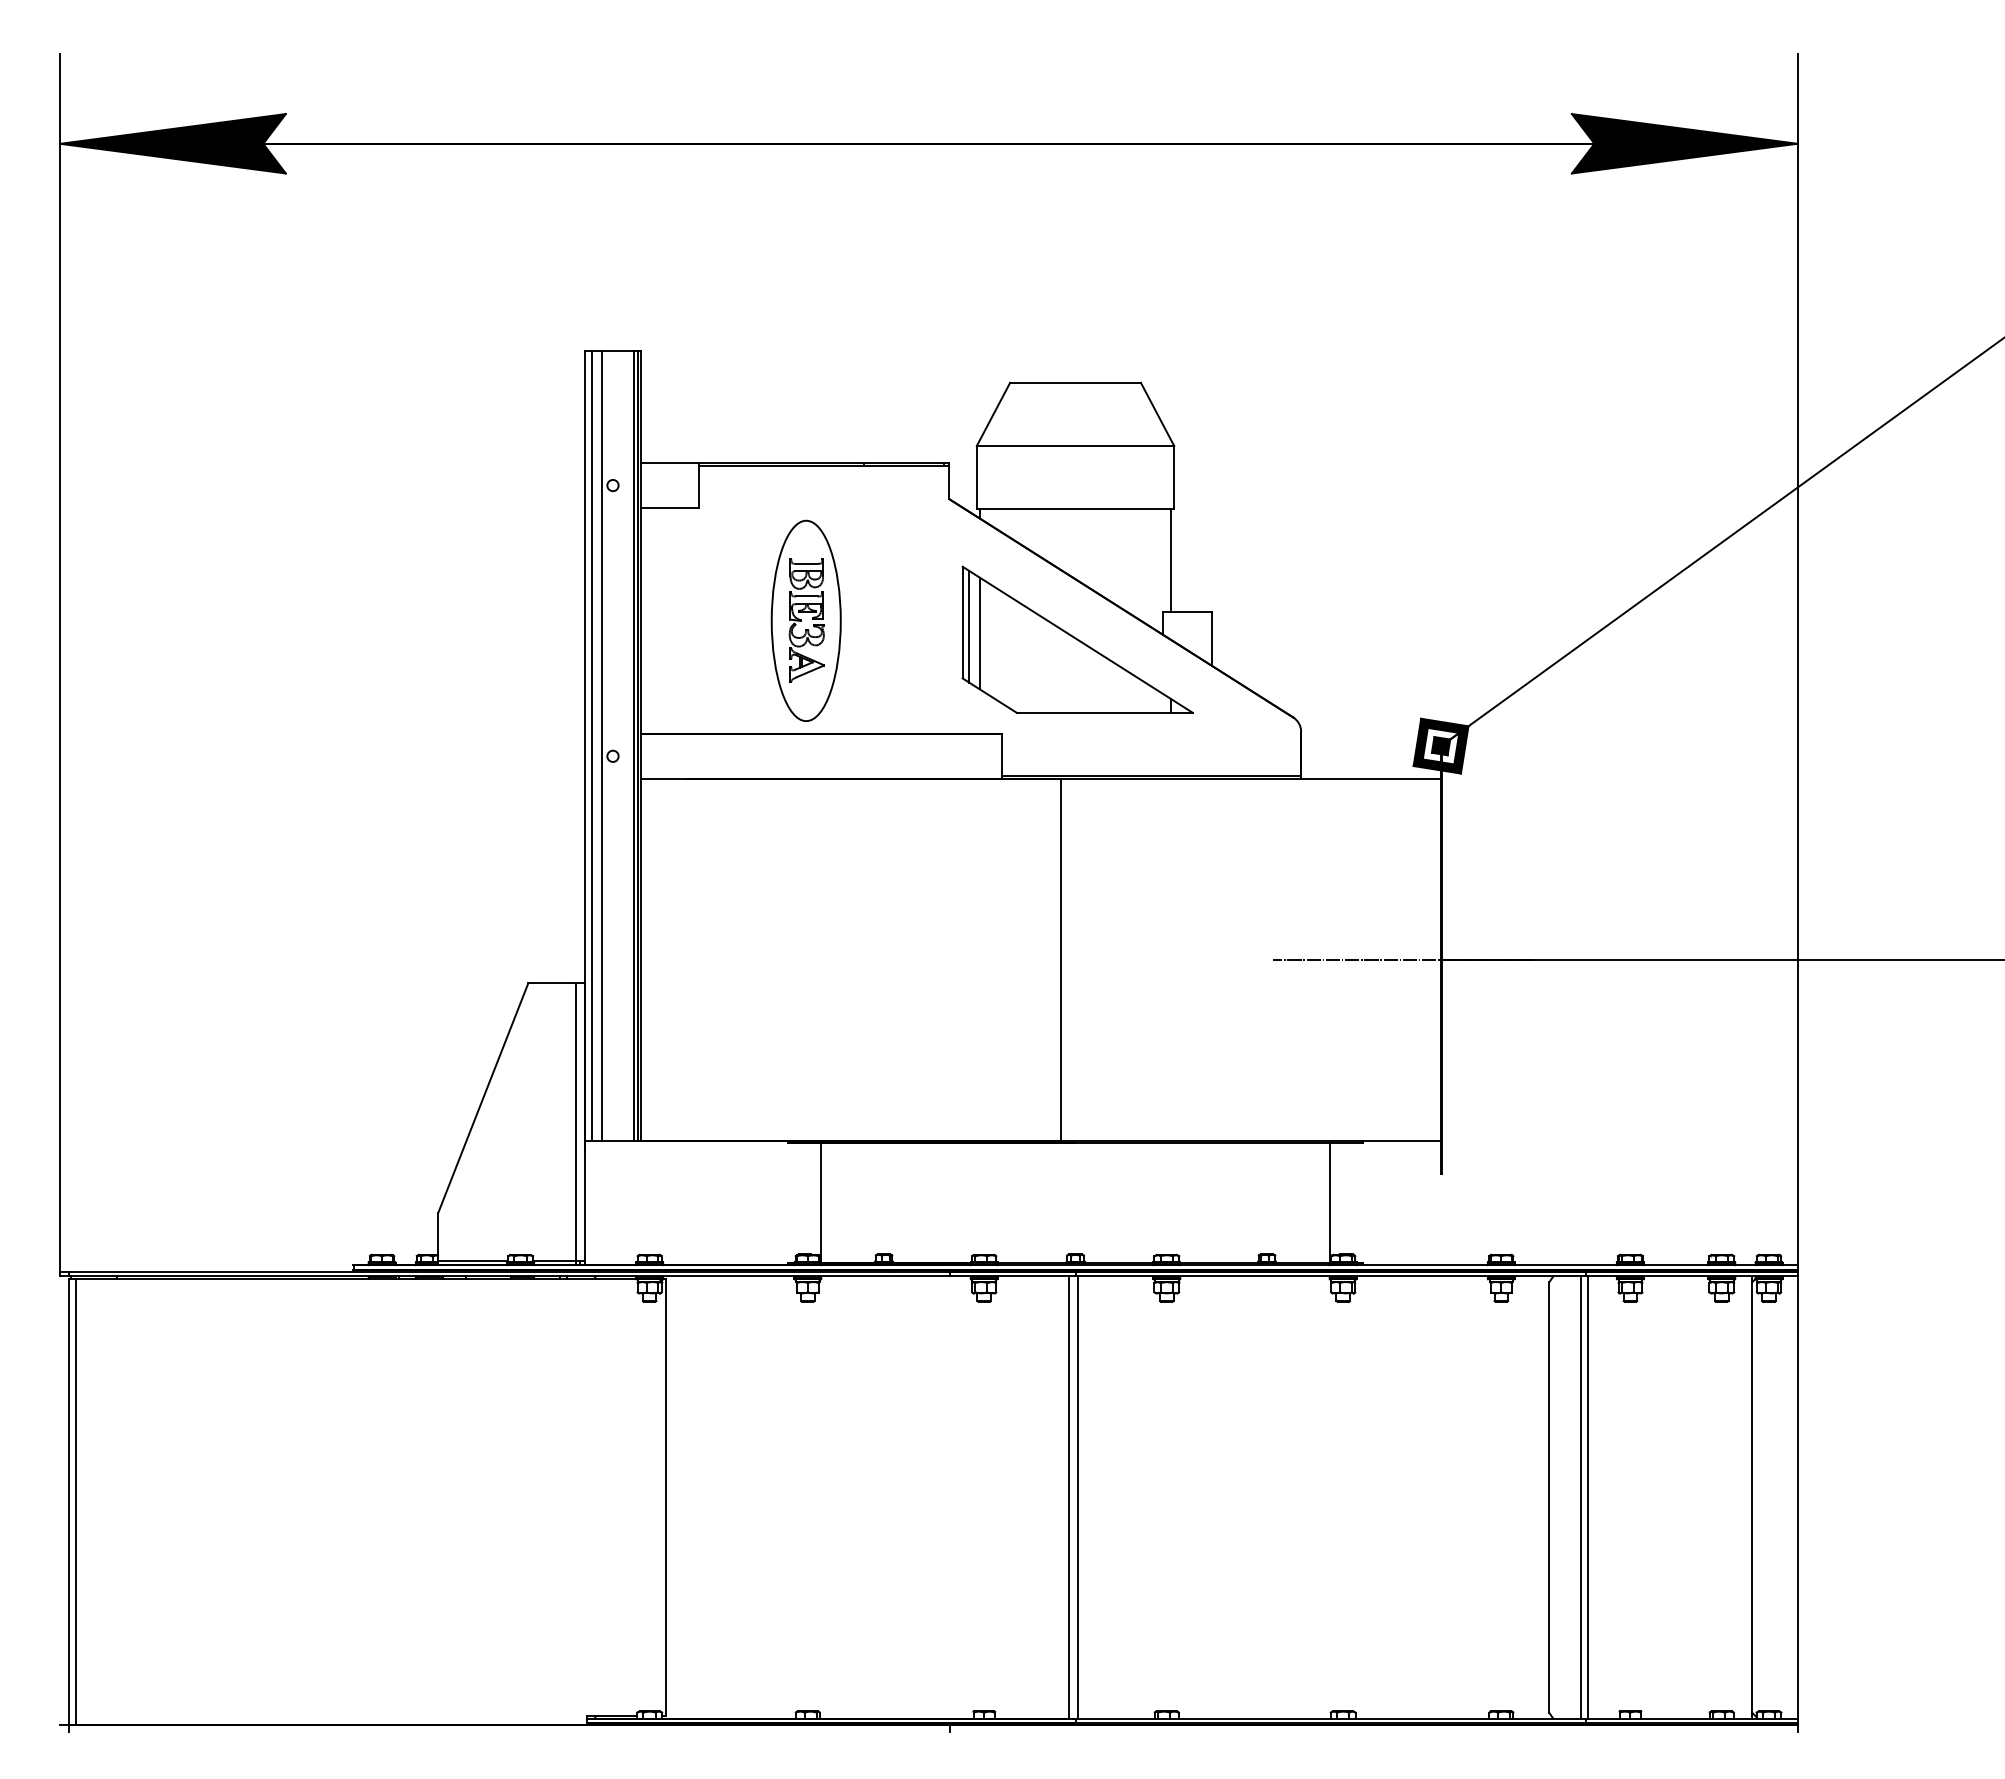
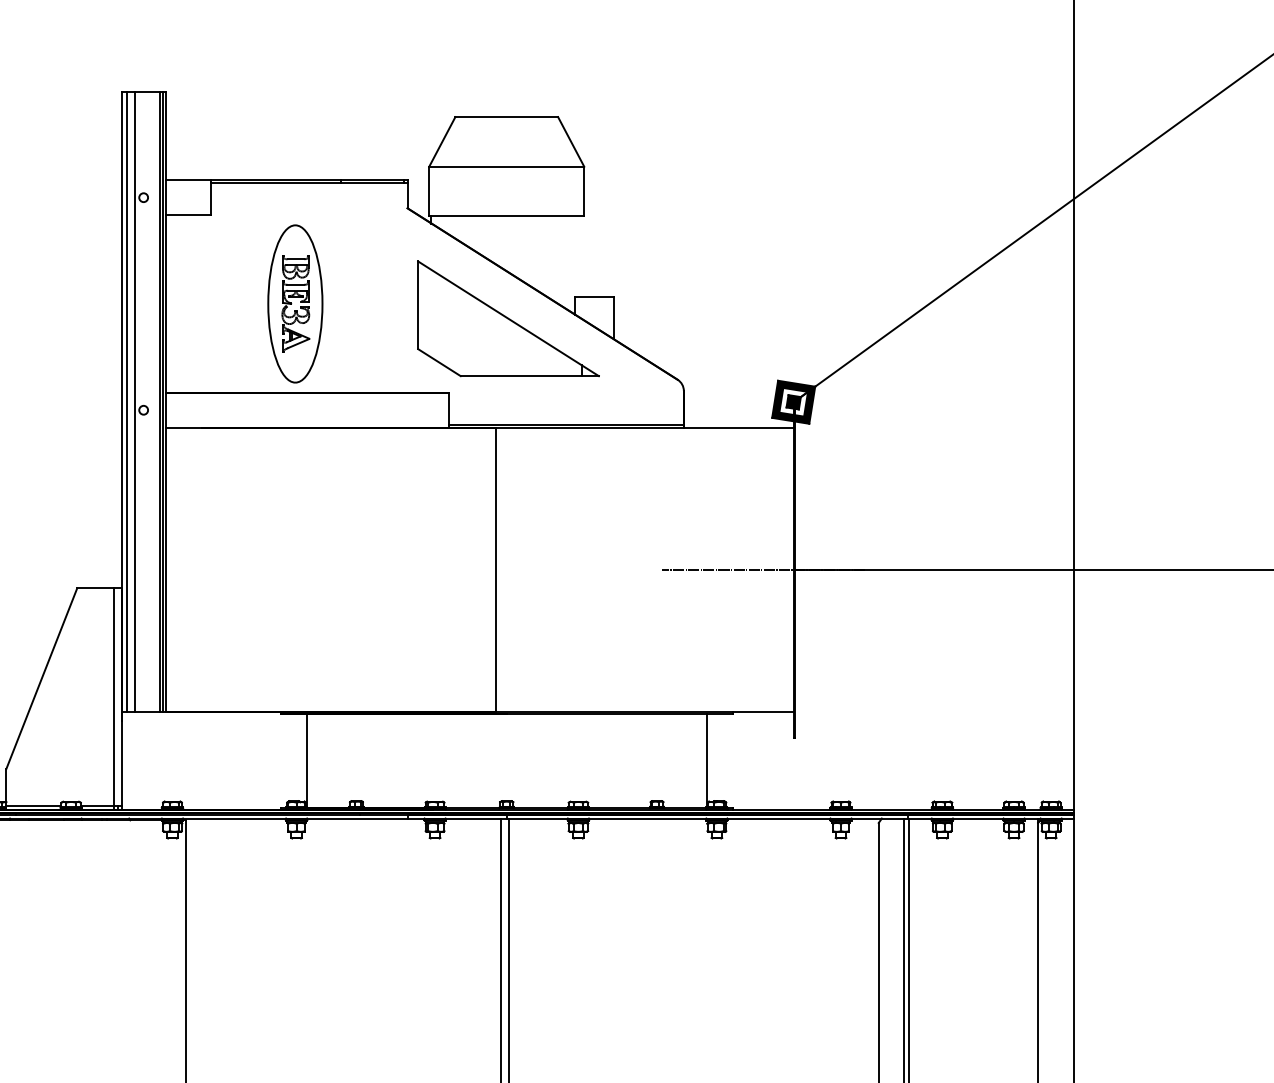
line: (1171, 560) -> (582, 256), removed
line: (969, 626) -> (423, 308), removed
line: (979, 633) -> (431, 313), removed

